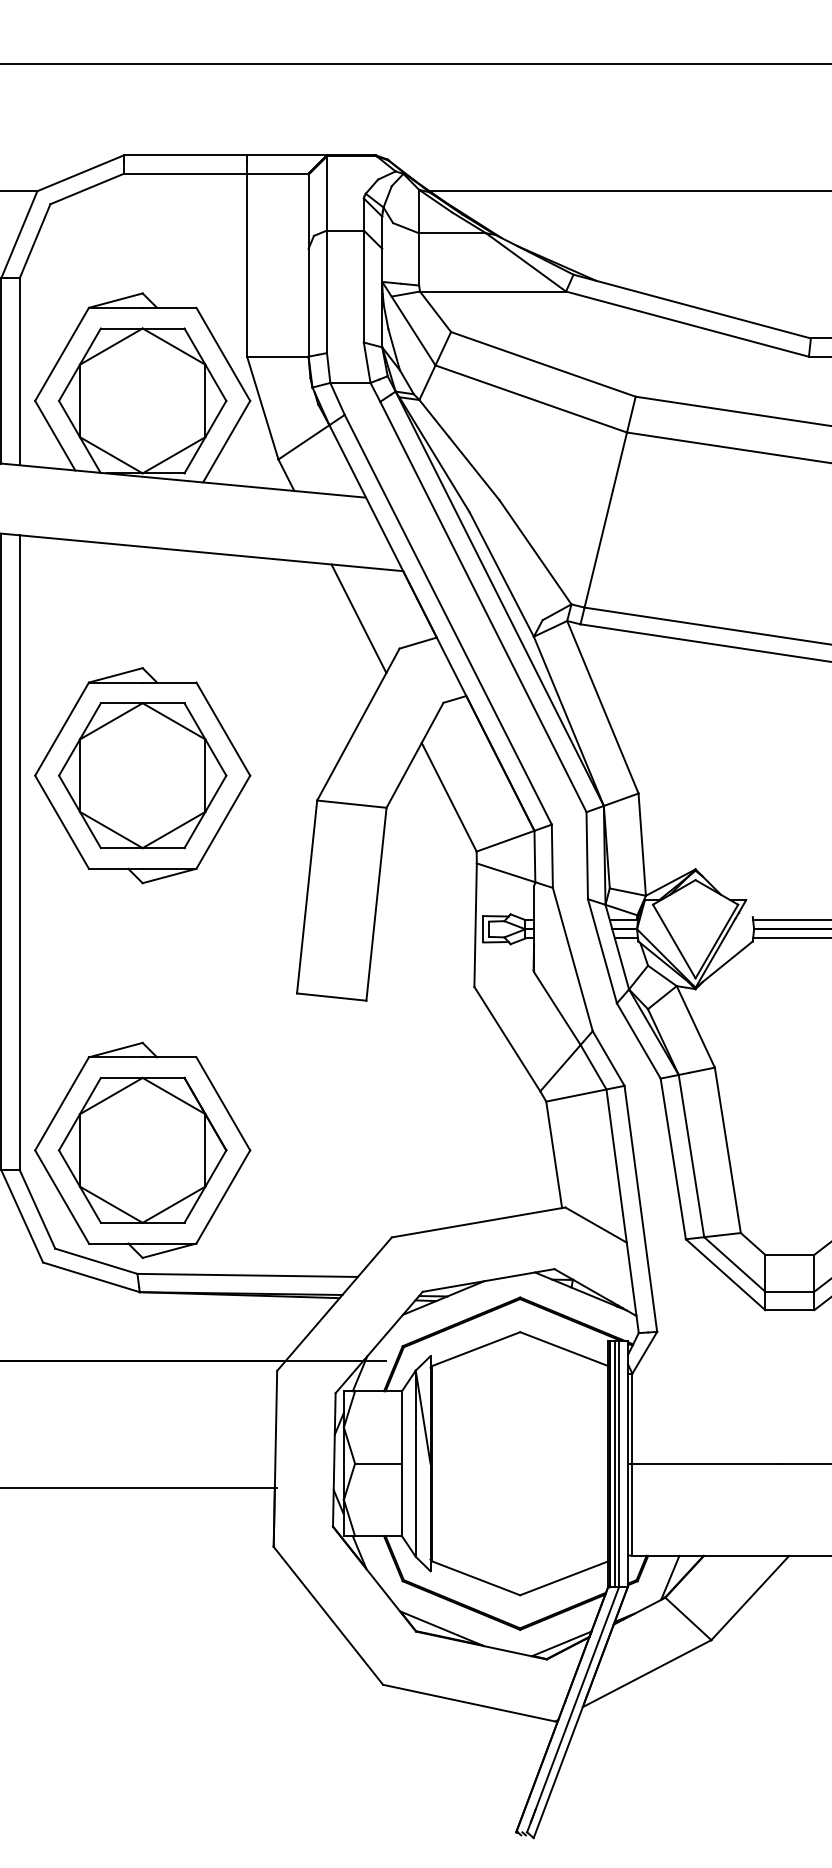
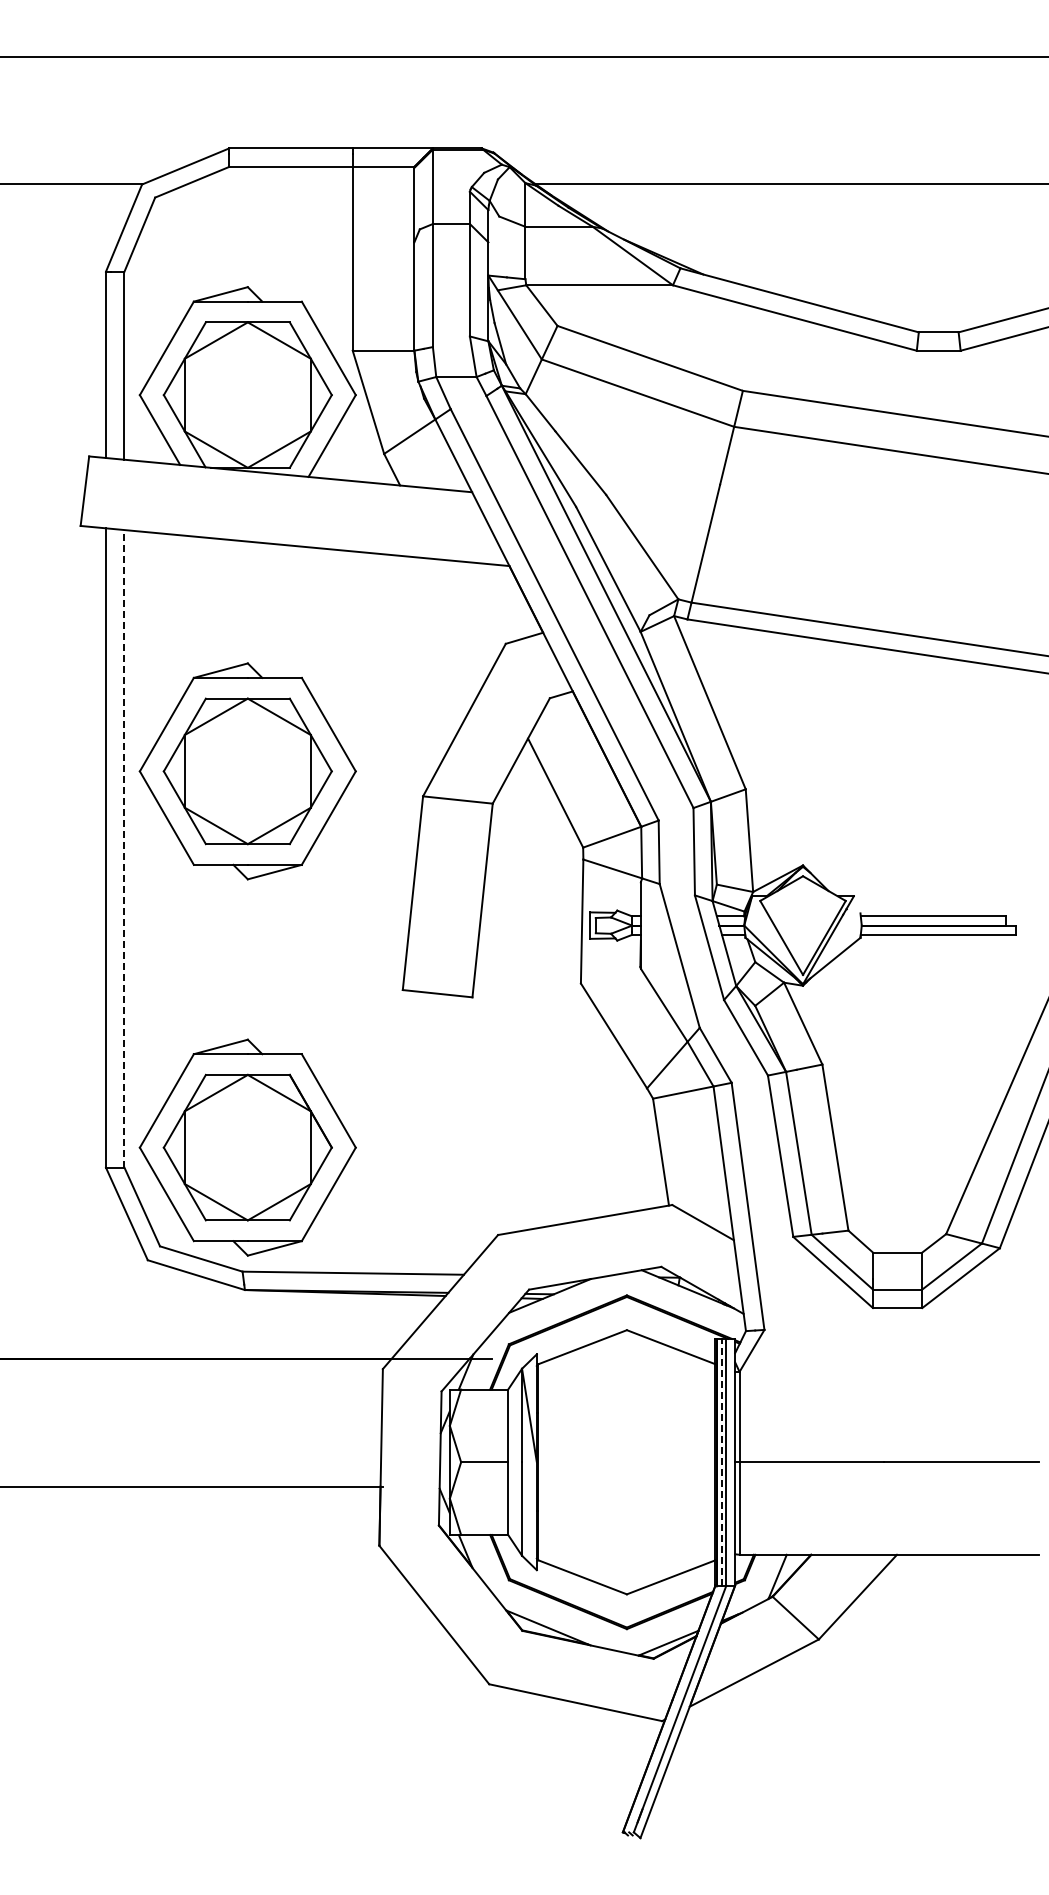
line: (358, 618) -> (464, 613), removed
line: (19, 852) -> (124, 848), solid -> dashed
line: (614, 1462) -> (721, 1461), solid -> dashed

